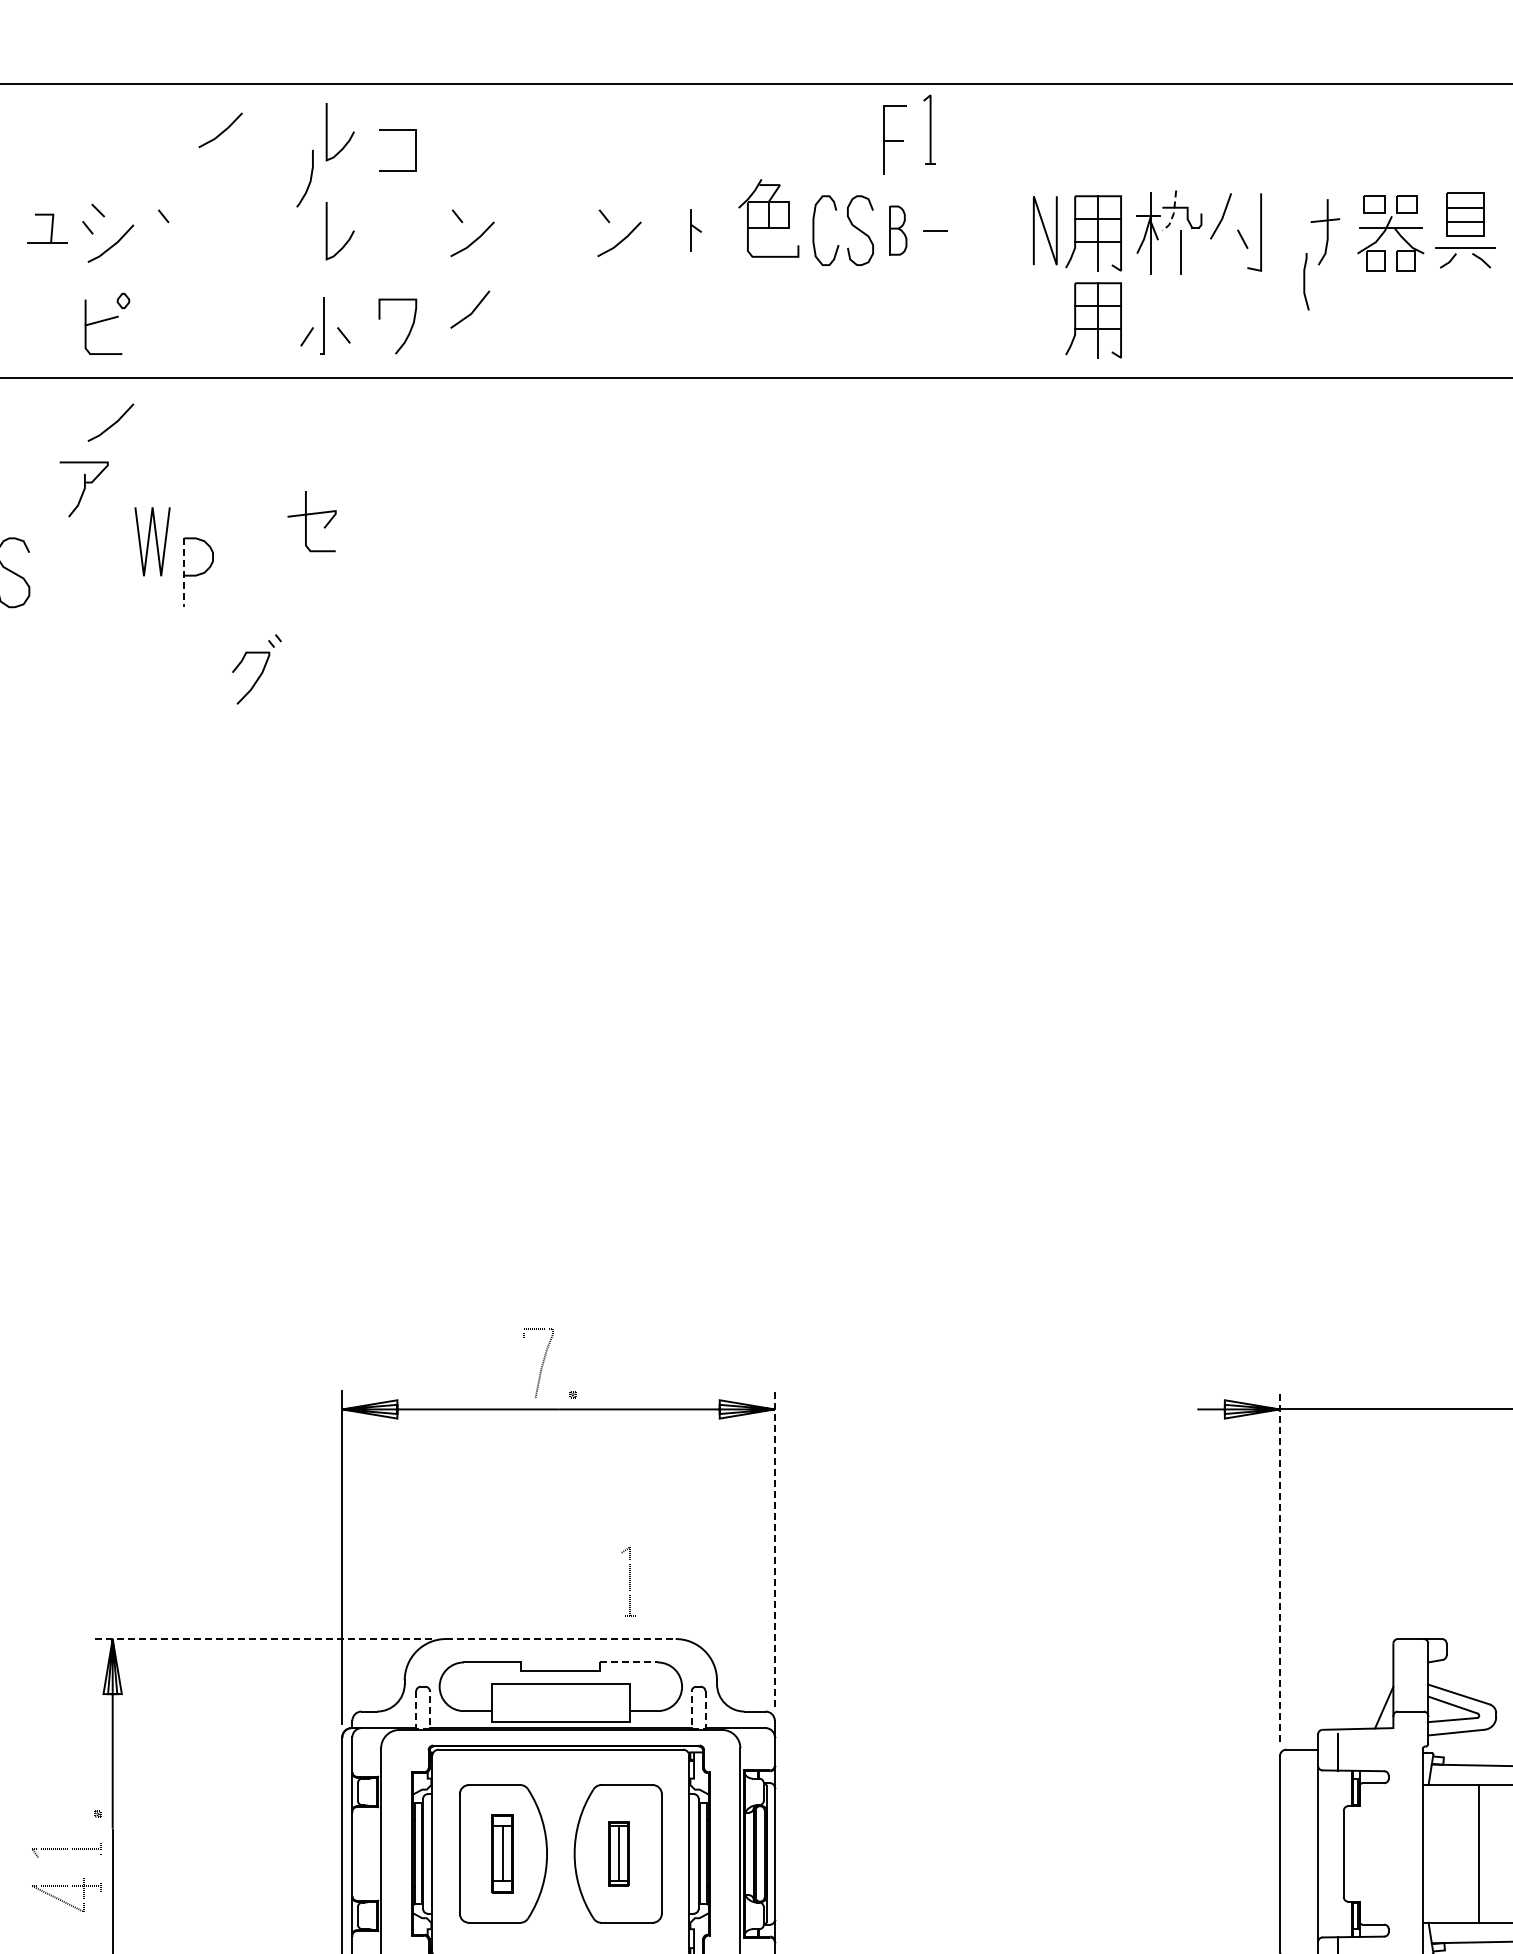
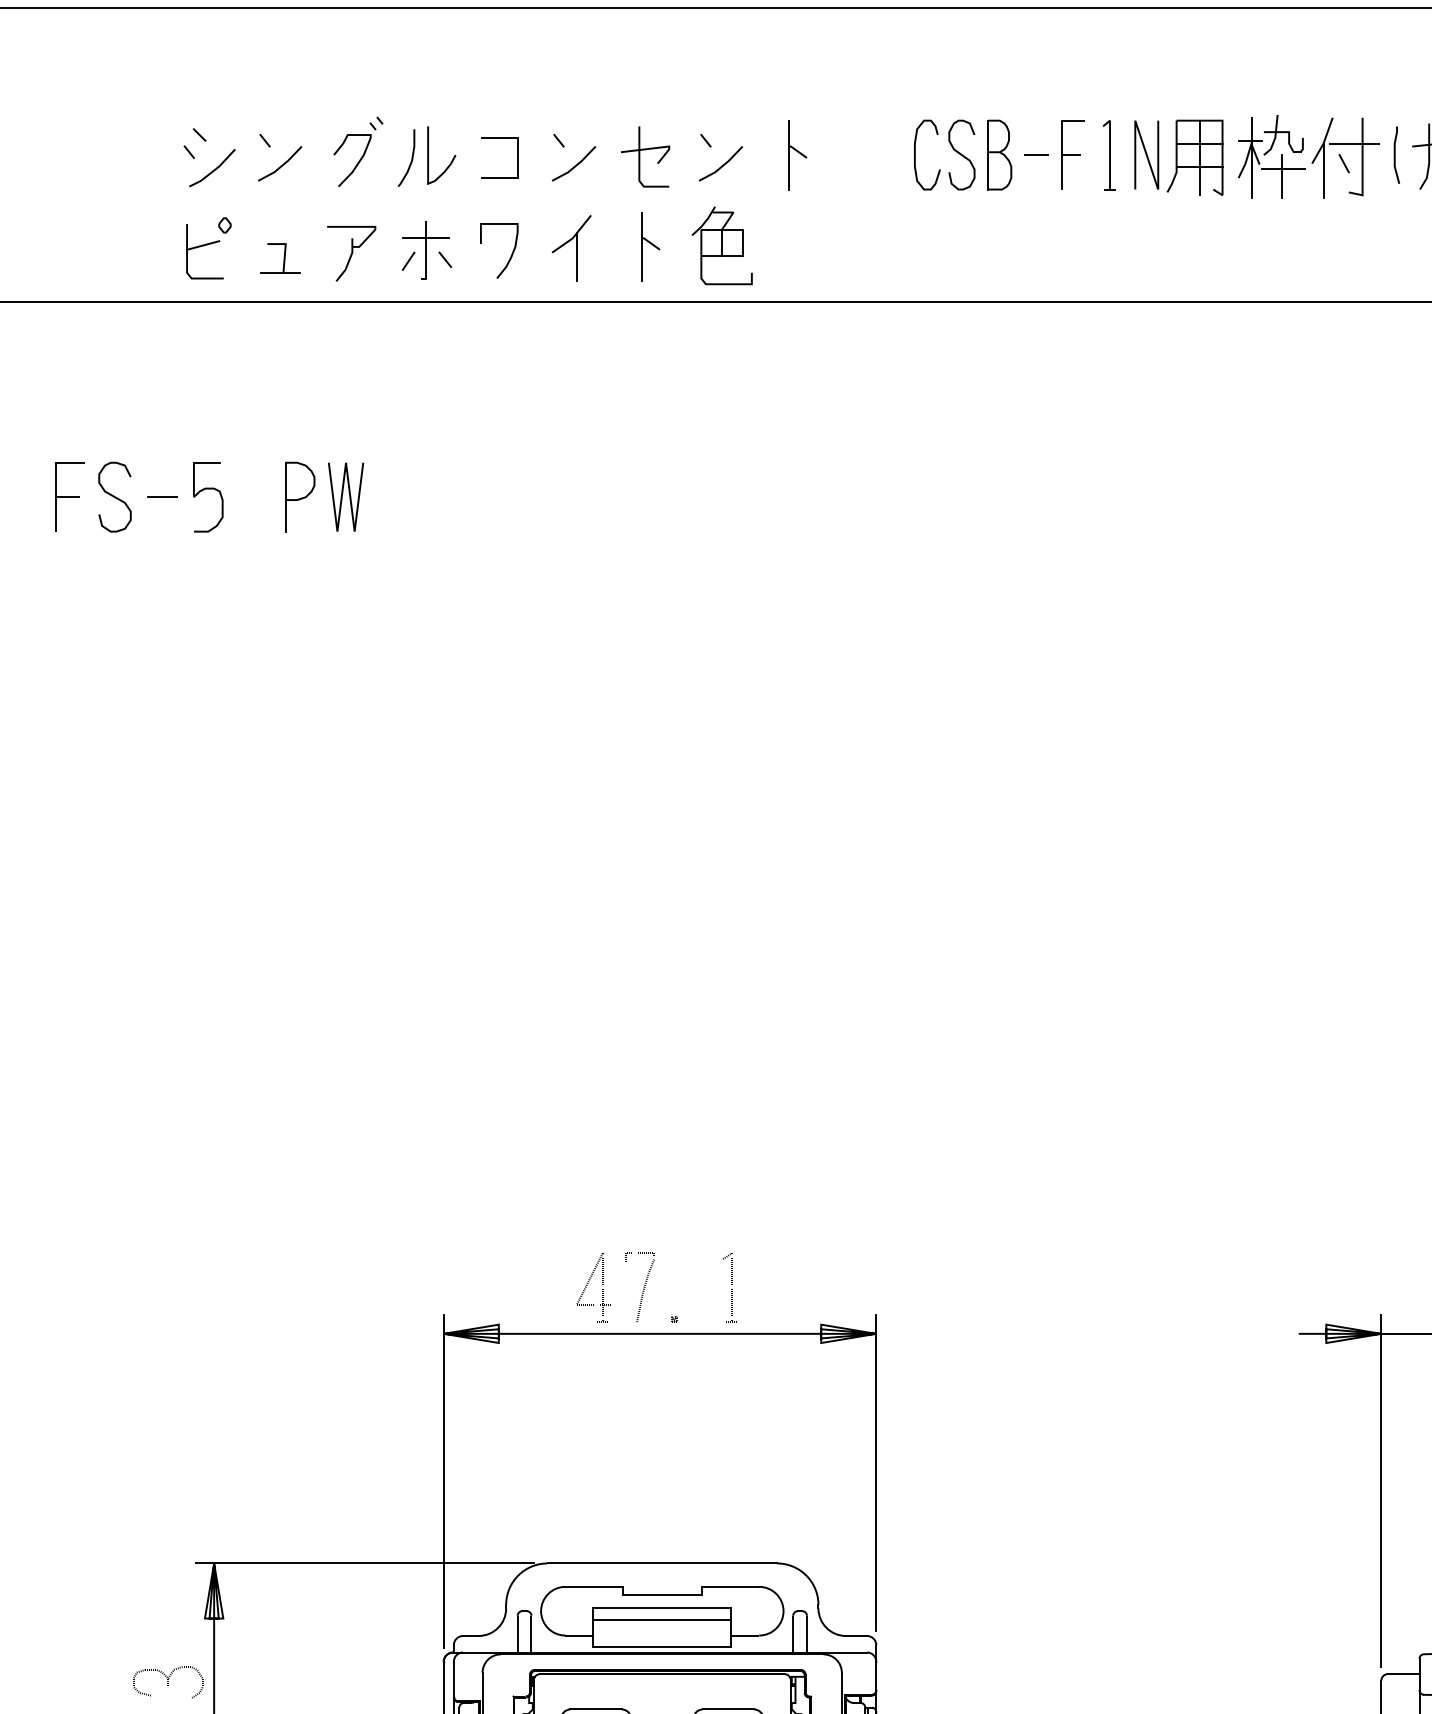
part: (929, 129) -> (1108, 154), moved
line: (220, 132) -> (279, 165), moved
curve: (349, 138) -> (450, 62), removed
part: (894, 139) -> (1071, 153), moved
line: (415, 150) -> (516, 157), moved
curve: (309, 180) -> (410, 159), moved
line: (1173, 213) -> (1274, 137), dashed -> solid
part: (768, 218) -> (721, 245), moved
line: (1252, 219) -> (1353, 143), added
part: (47, 228) -> (279, 257), moved
part: (695, 230) -> (796, 154), size x1.67
part: (898, 230) -> (999, 154), size x1.43
line: (1181, 245) -> (1282, 169), added
line: (1222, 246) -> (1323, 170), added
line: (1305, 281) -> (1395, 154), moved
line: (324, 313) -> (425, 237), added
part: (1093, 320) -> (1194, 244), removed
part: (548, 322) -> (649, 246), added
line: (475, 332) -> (576, 256), added
line: (111, 424) -> (212, 348), removed
part: (83, 489) -> (350, 253), moved
part: (311, 521) -> (644, 156), moved
line: (149, 541) -> (342, 496), moved
part: (106, 565) -> (207, 489), added
line: (60, 572) -> (161, 496), added
line: (184, 573) -> (285, 497), dashed -> solid
part: (256, 669) -> (357, 151), moved
part: (490, 1363) -> (591, 1287), added
line: (774, 1549) -> (875, 1473), dashed -> solid
line: (1279, 1566) -> (1380, 1490), dashed -> solid
part: (628, 1581) -> (729, 1287), moved
line: (263, 1639) -> (364, 1563), dashed -> solid
line: (560, 1639) -> (661, 1563), dashed -> solid
line: (629, 1662) -> (730, 1586), dashed -> solid
line: (560, 1695) -> (661, 1619), added
line: (423, 1728) -> (524, 1652), dashed -> solid
line: (698, 1728) -> (799, 1652), dashed -> solid
part: (66, 1757) -> (167, 1681), added

